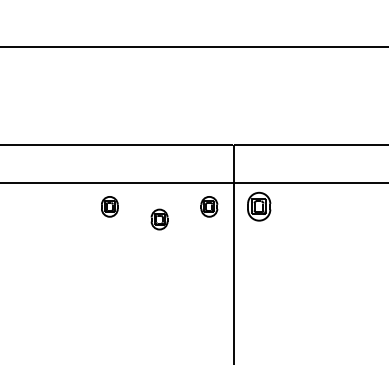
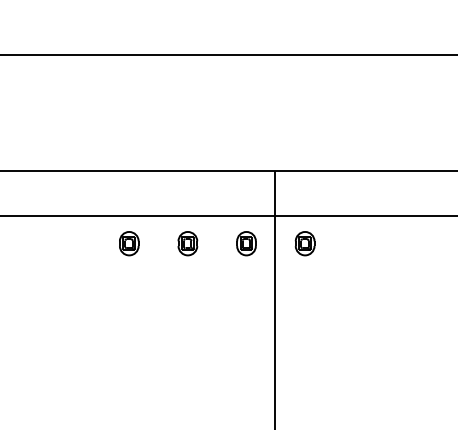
part: (258, 206) -> (304, 243), size x0.71
part: (159, 219) -> (187, 243), moved

